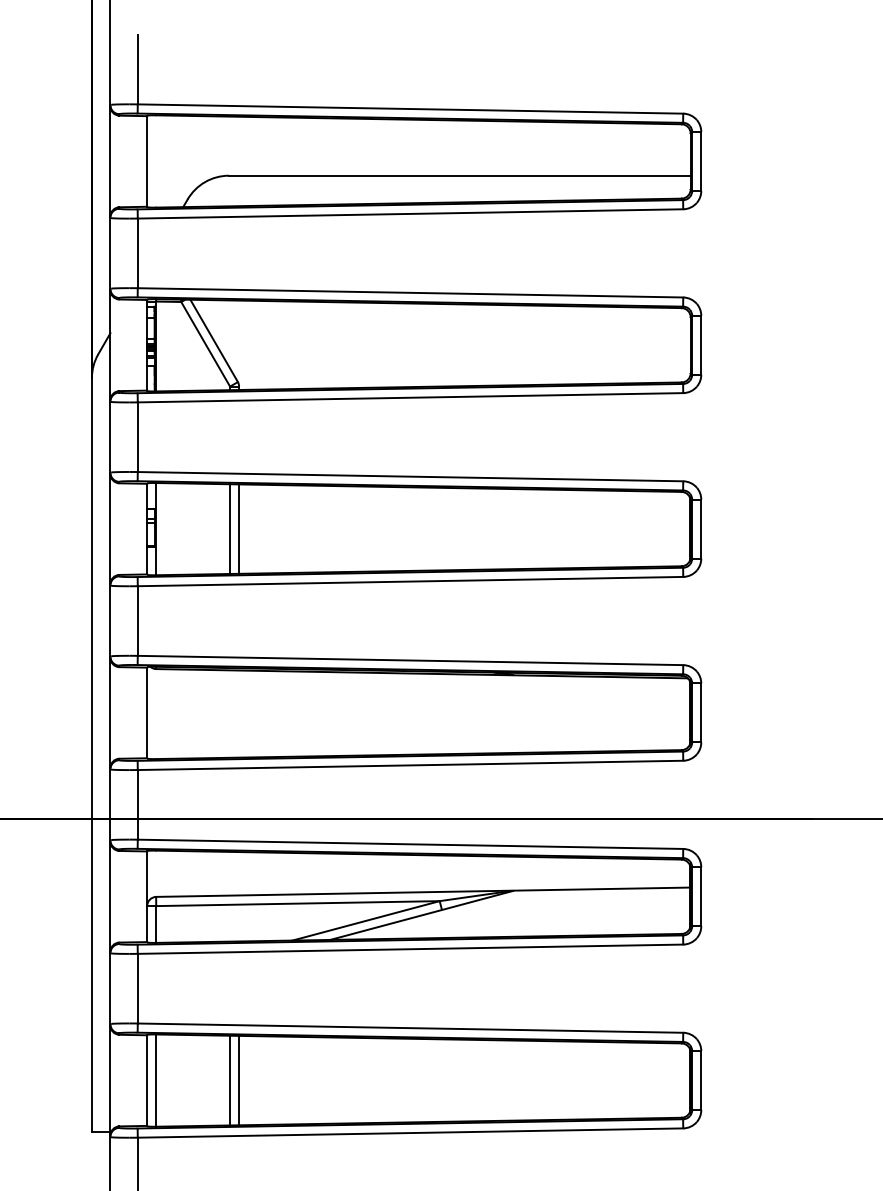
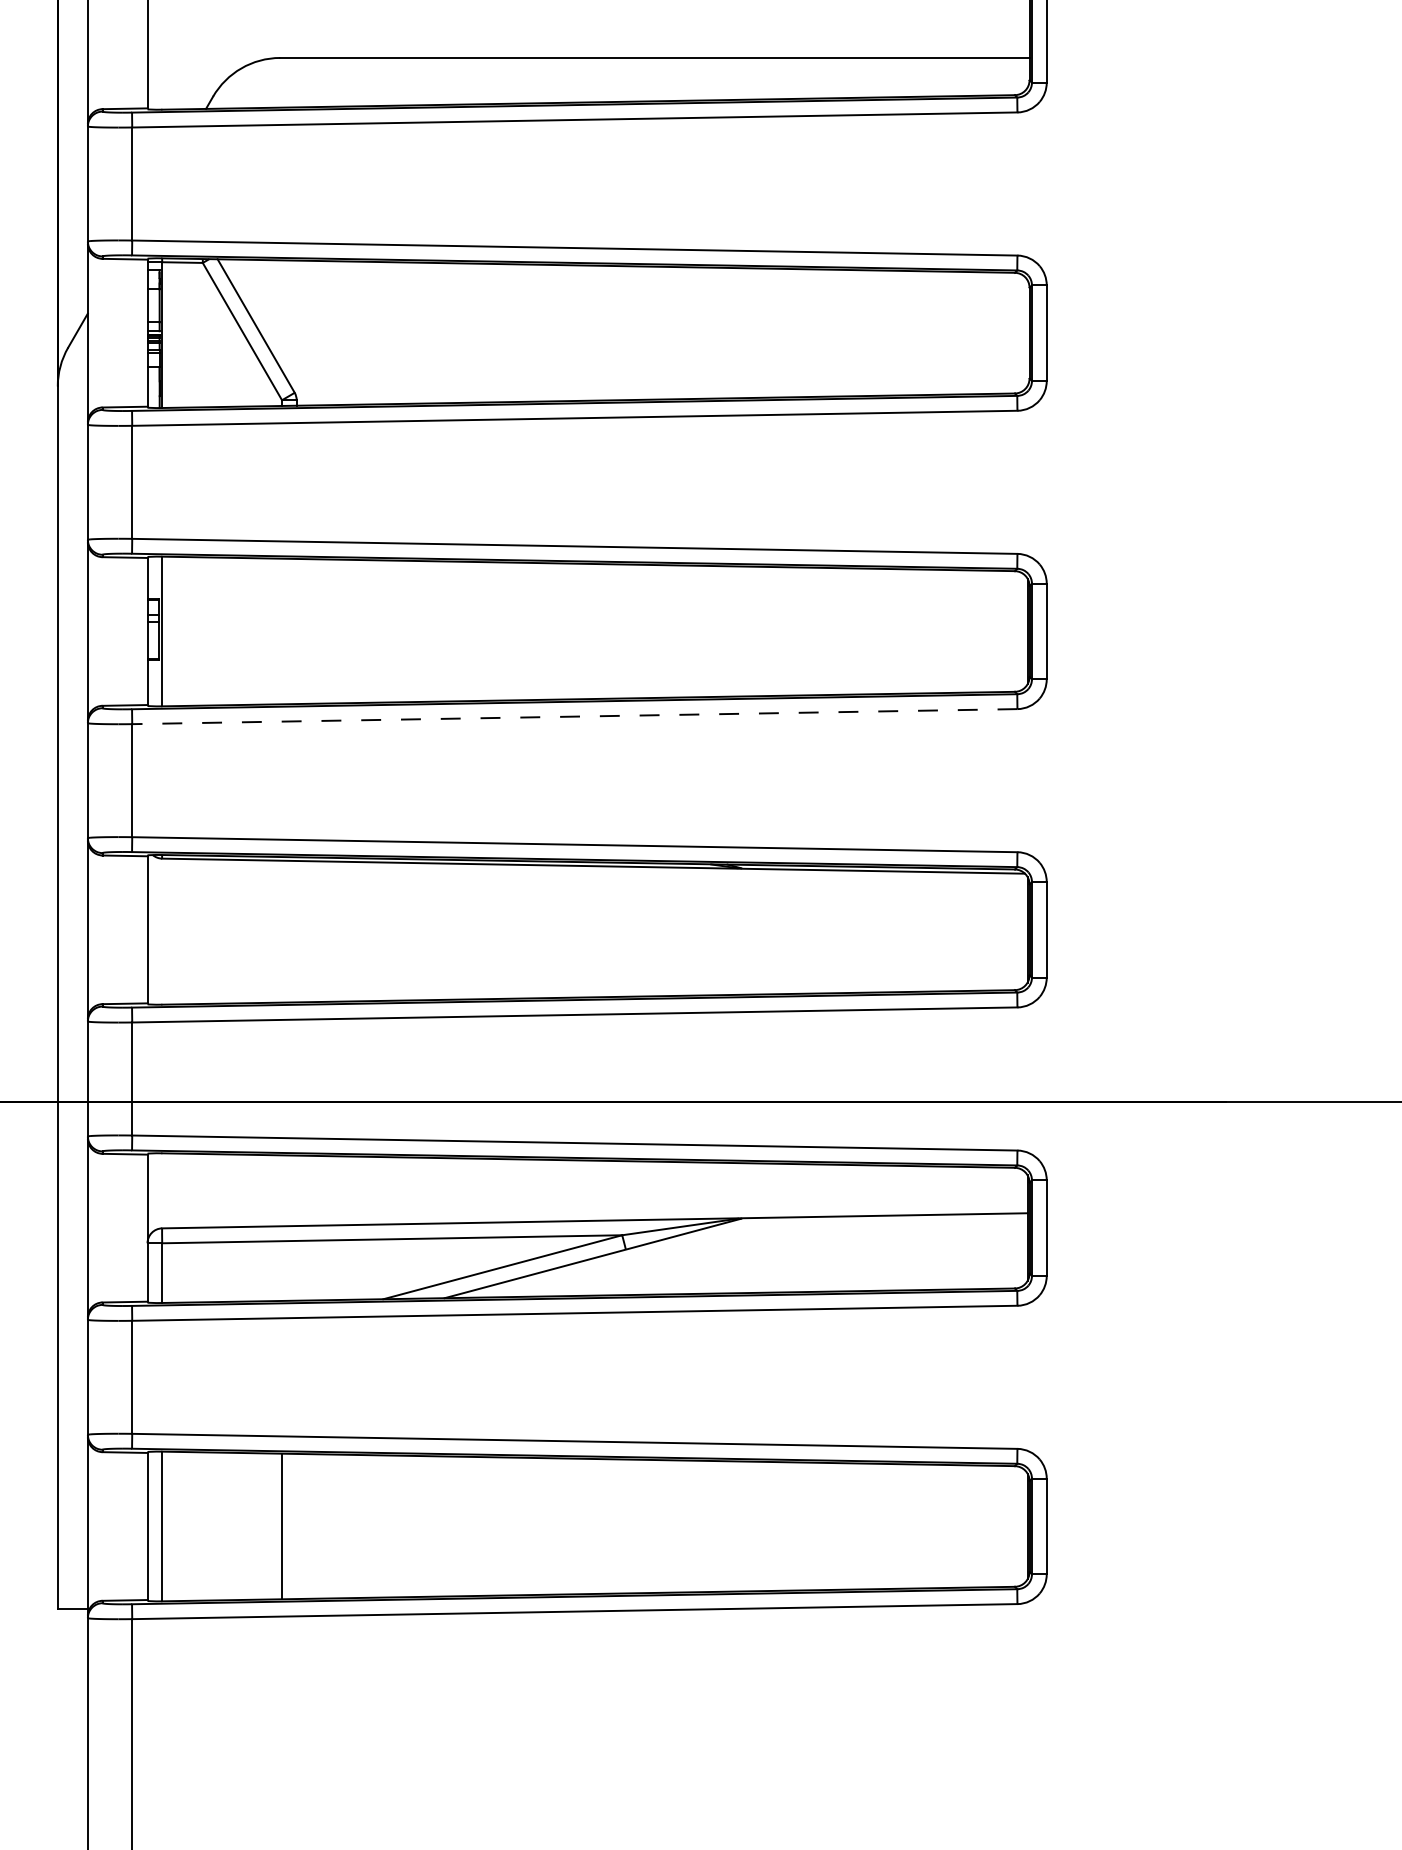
line: (230, 528) -> (282, 630), removed
line: (239, 528) -> (297, 630), removed
line: (410, 581) -> (574, 716), solid -> dashed
line: (239, 1080) -> (297, 1526), removed

